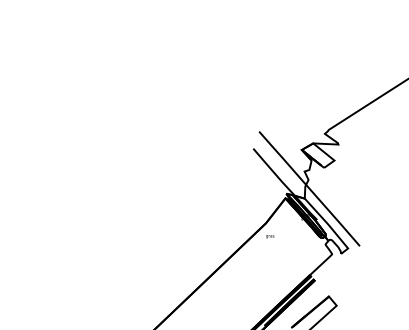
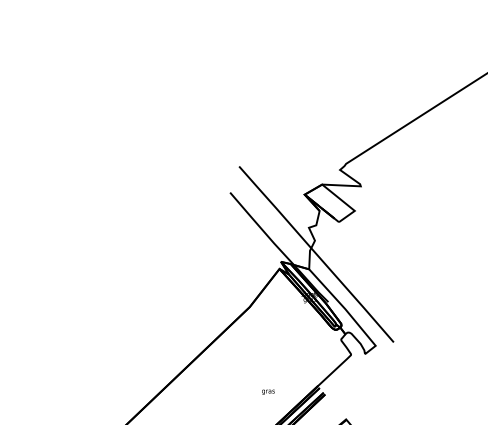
text: (270, 236) -> (268, 391), moved

